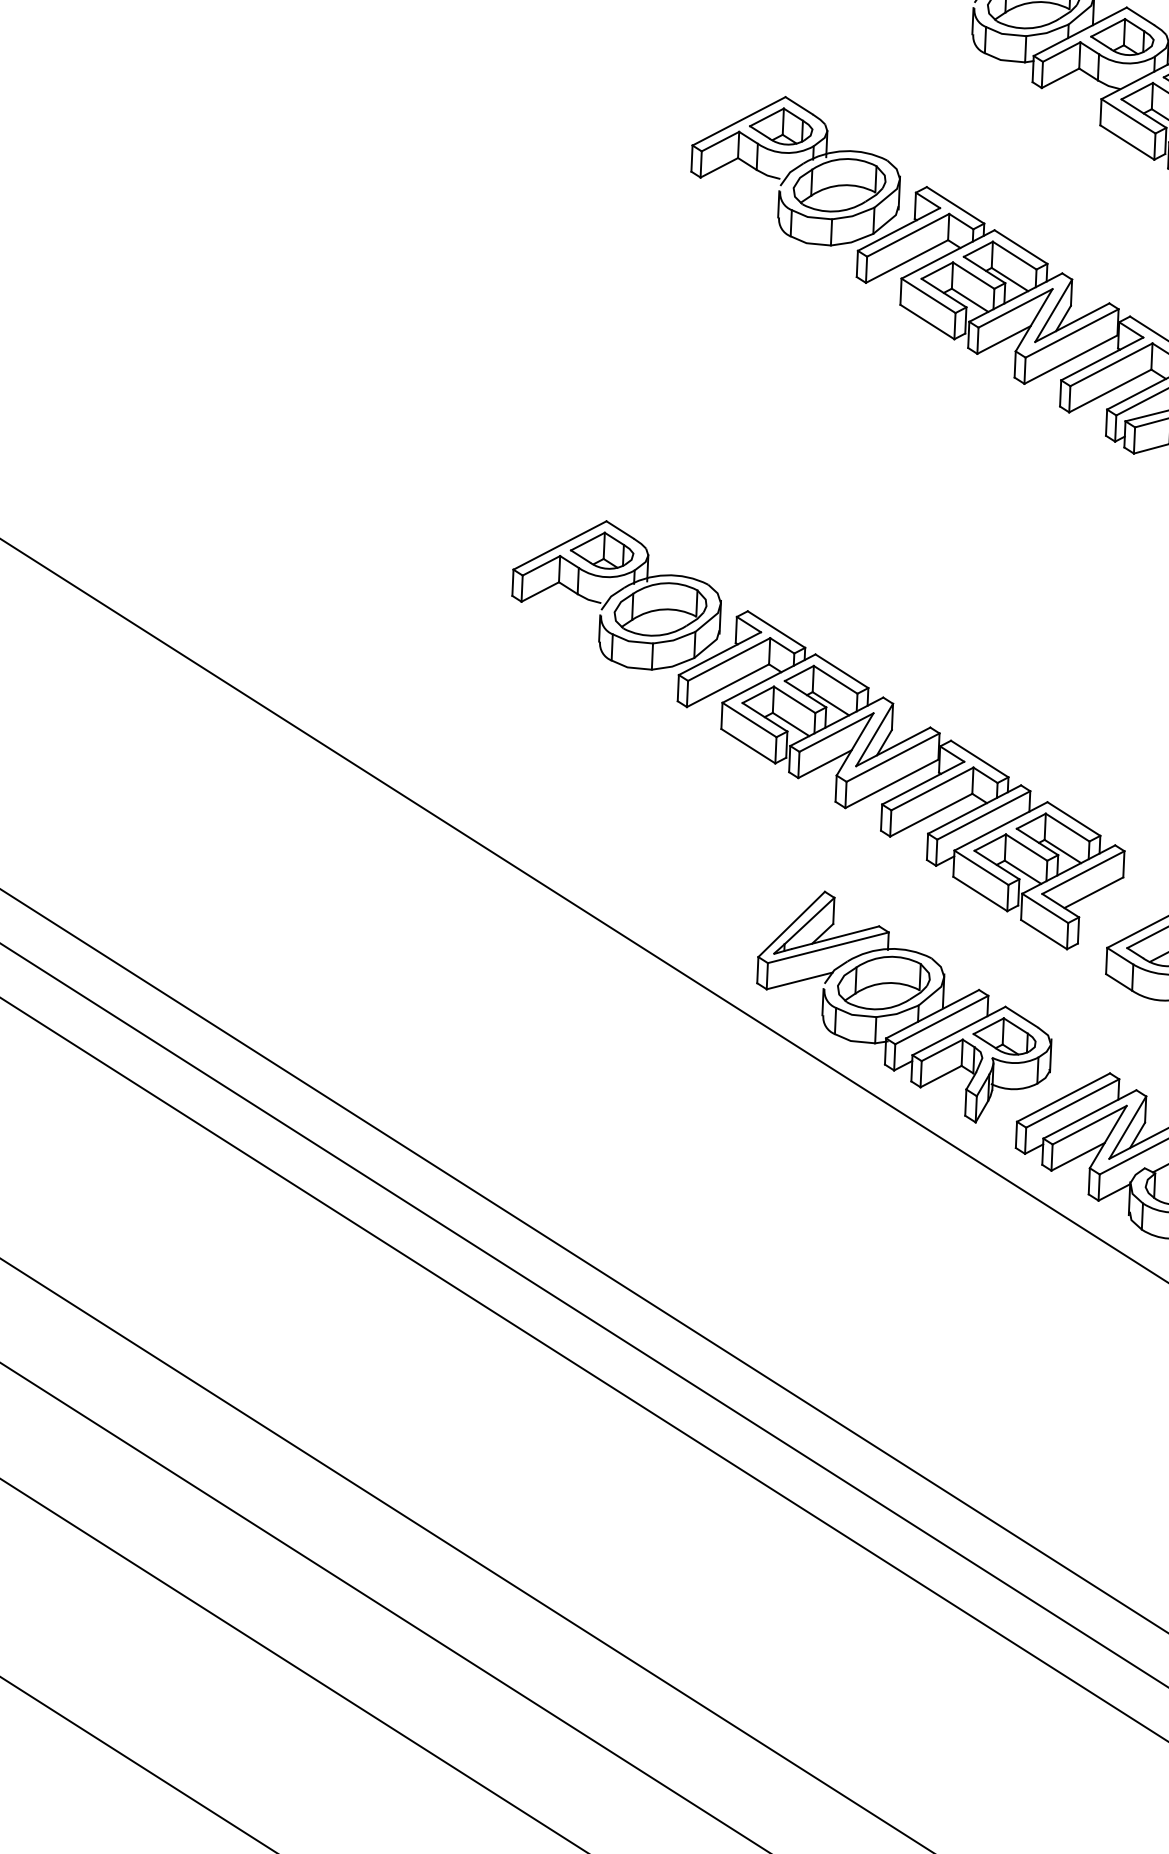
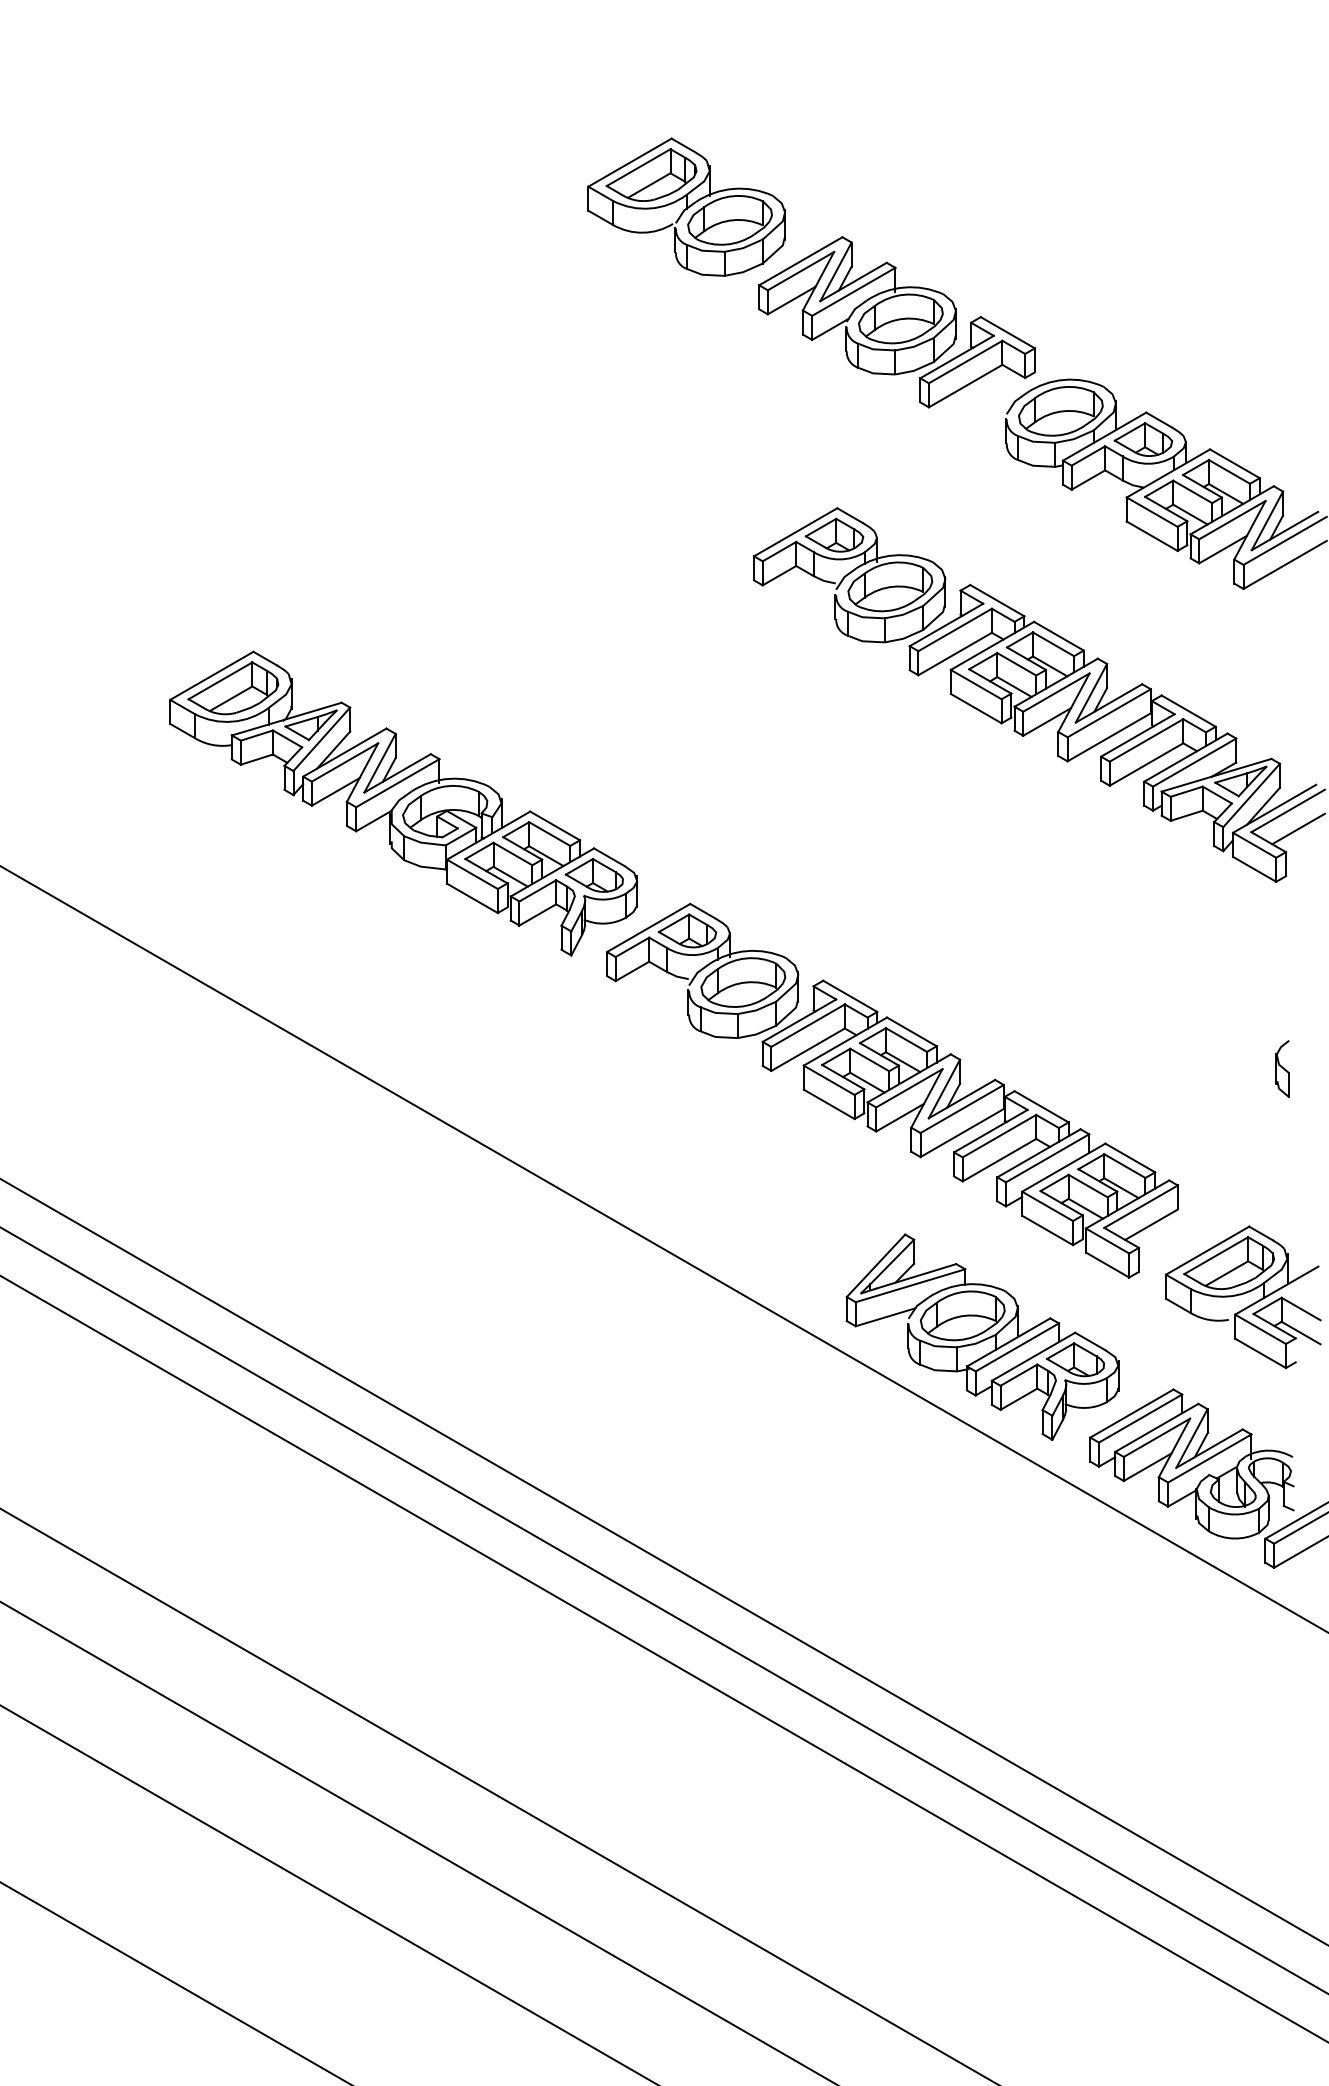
part: (298, 398) -> (403, 803), added

